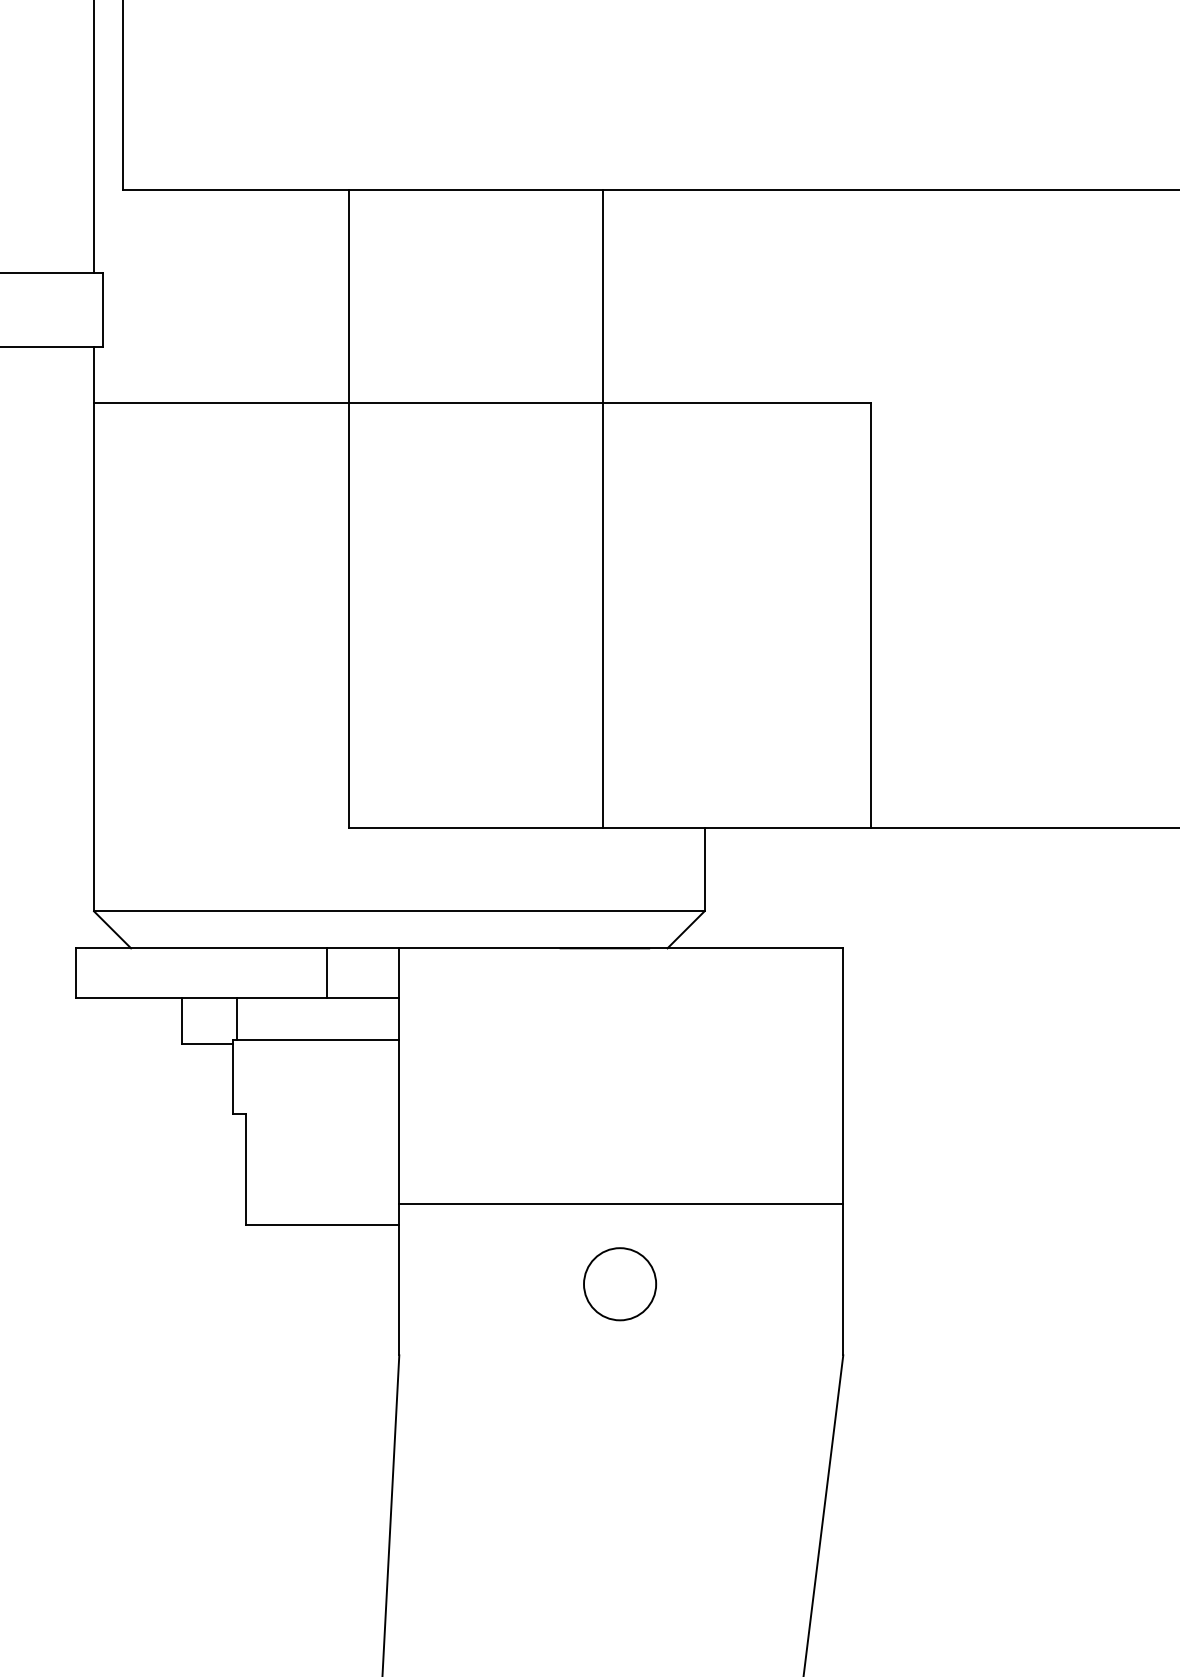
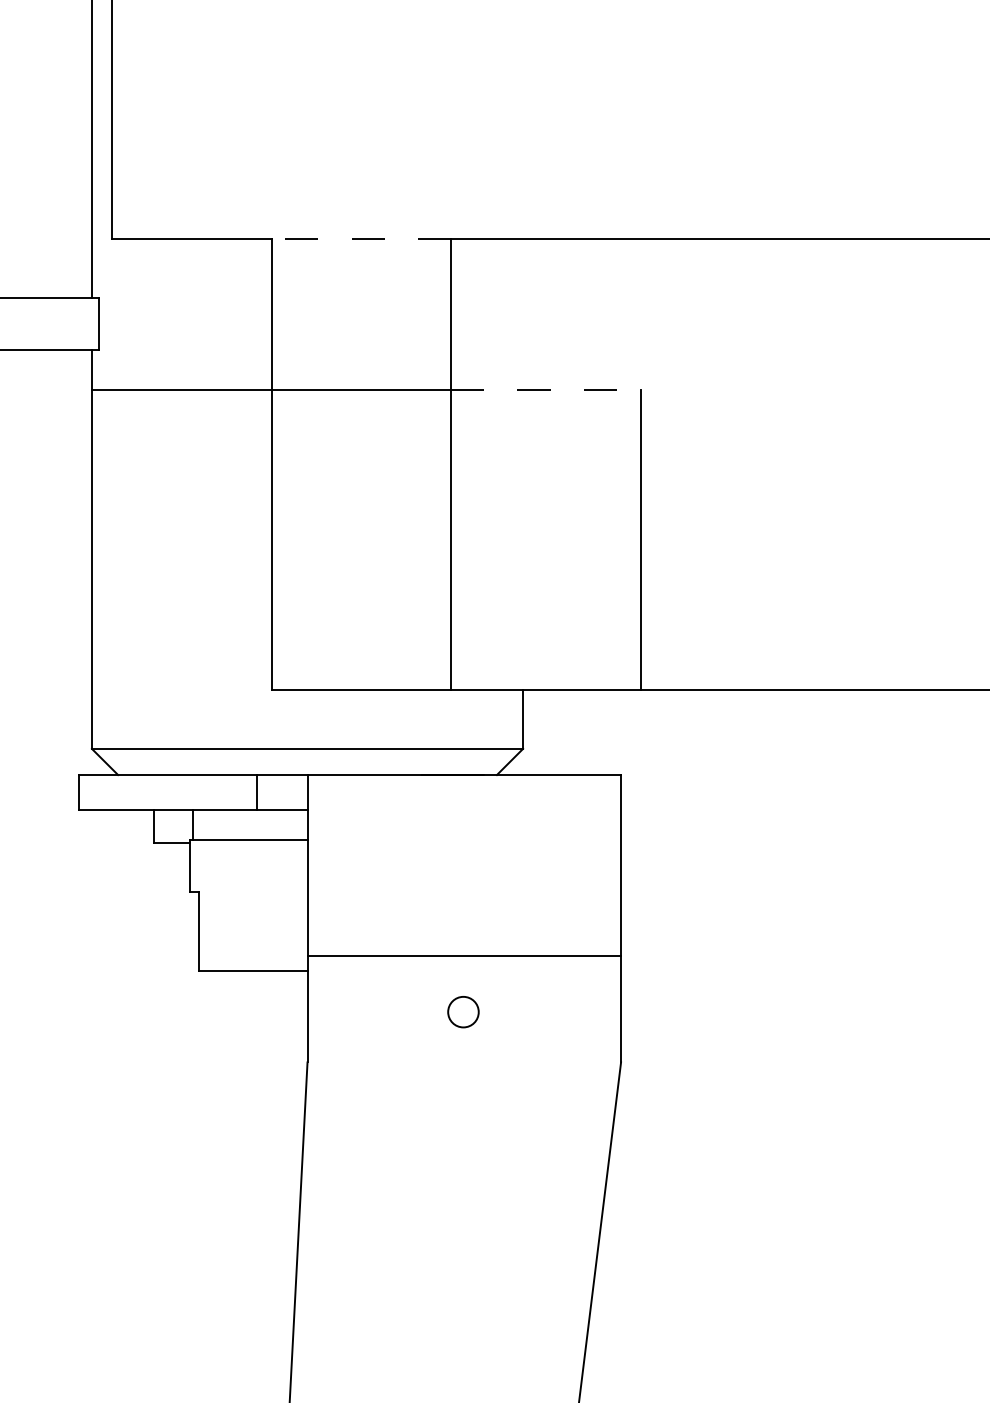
line: (475, 190) -> (361, 239), solid -> dashed
line: (736, 402) -> (545, 389), solid -> dashed
circle: (620, 1283) -> (463, 1011), size x0.6

